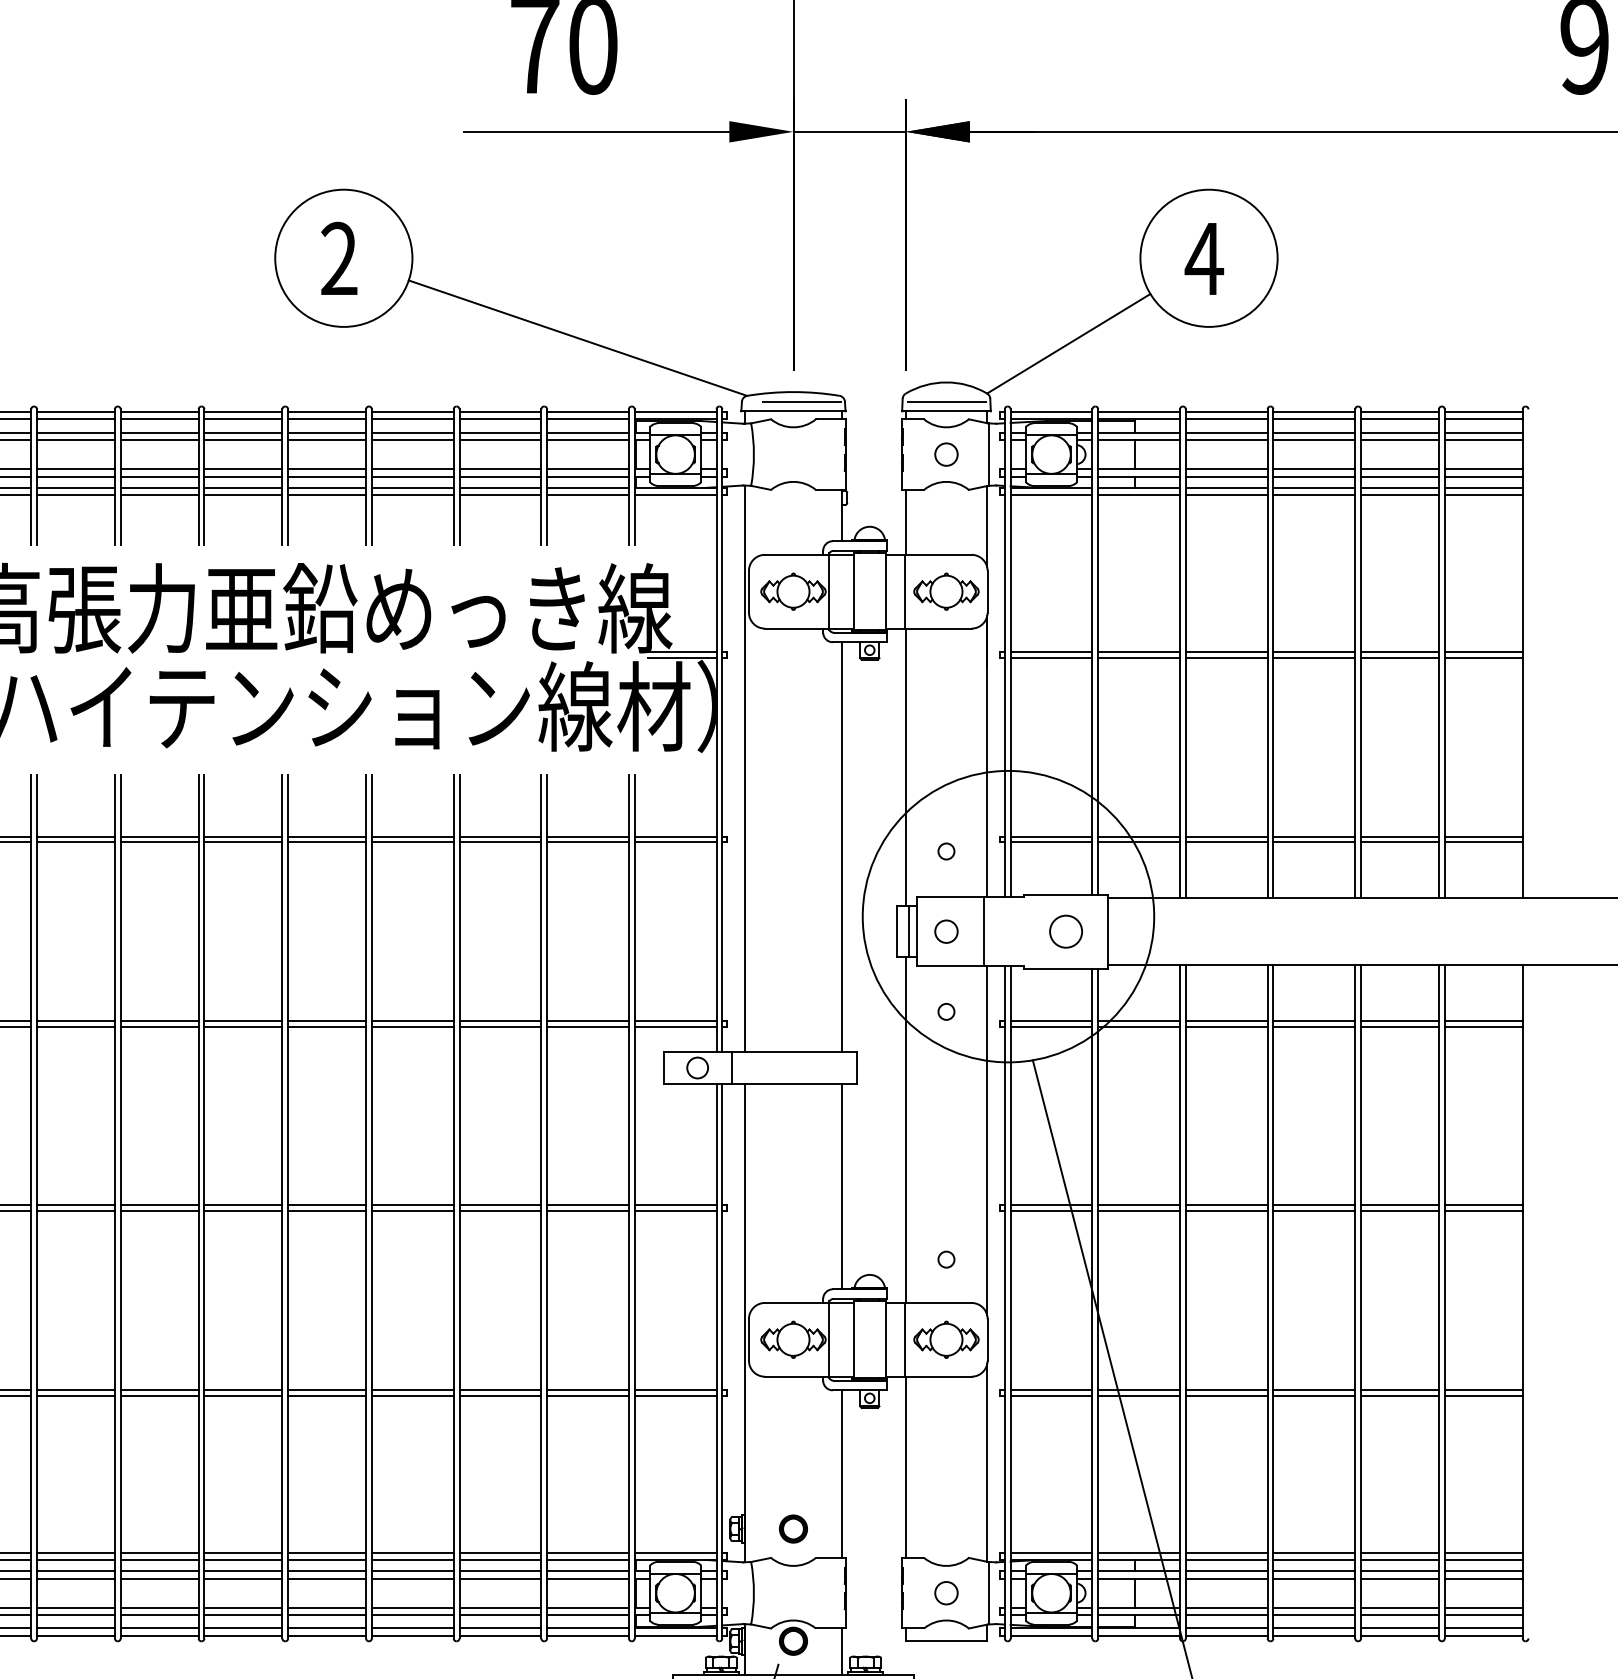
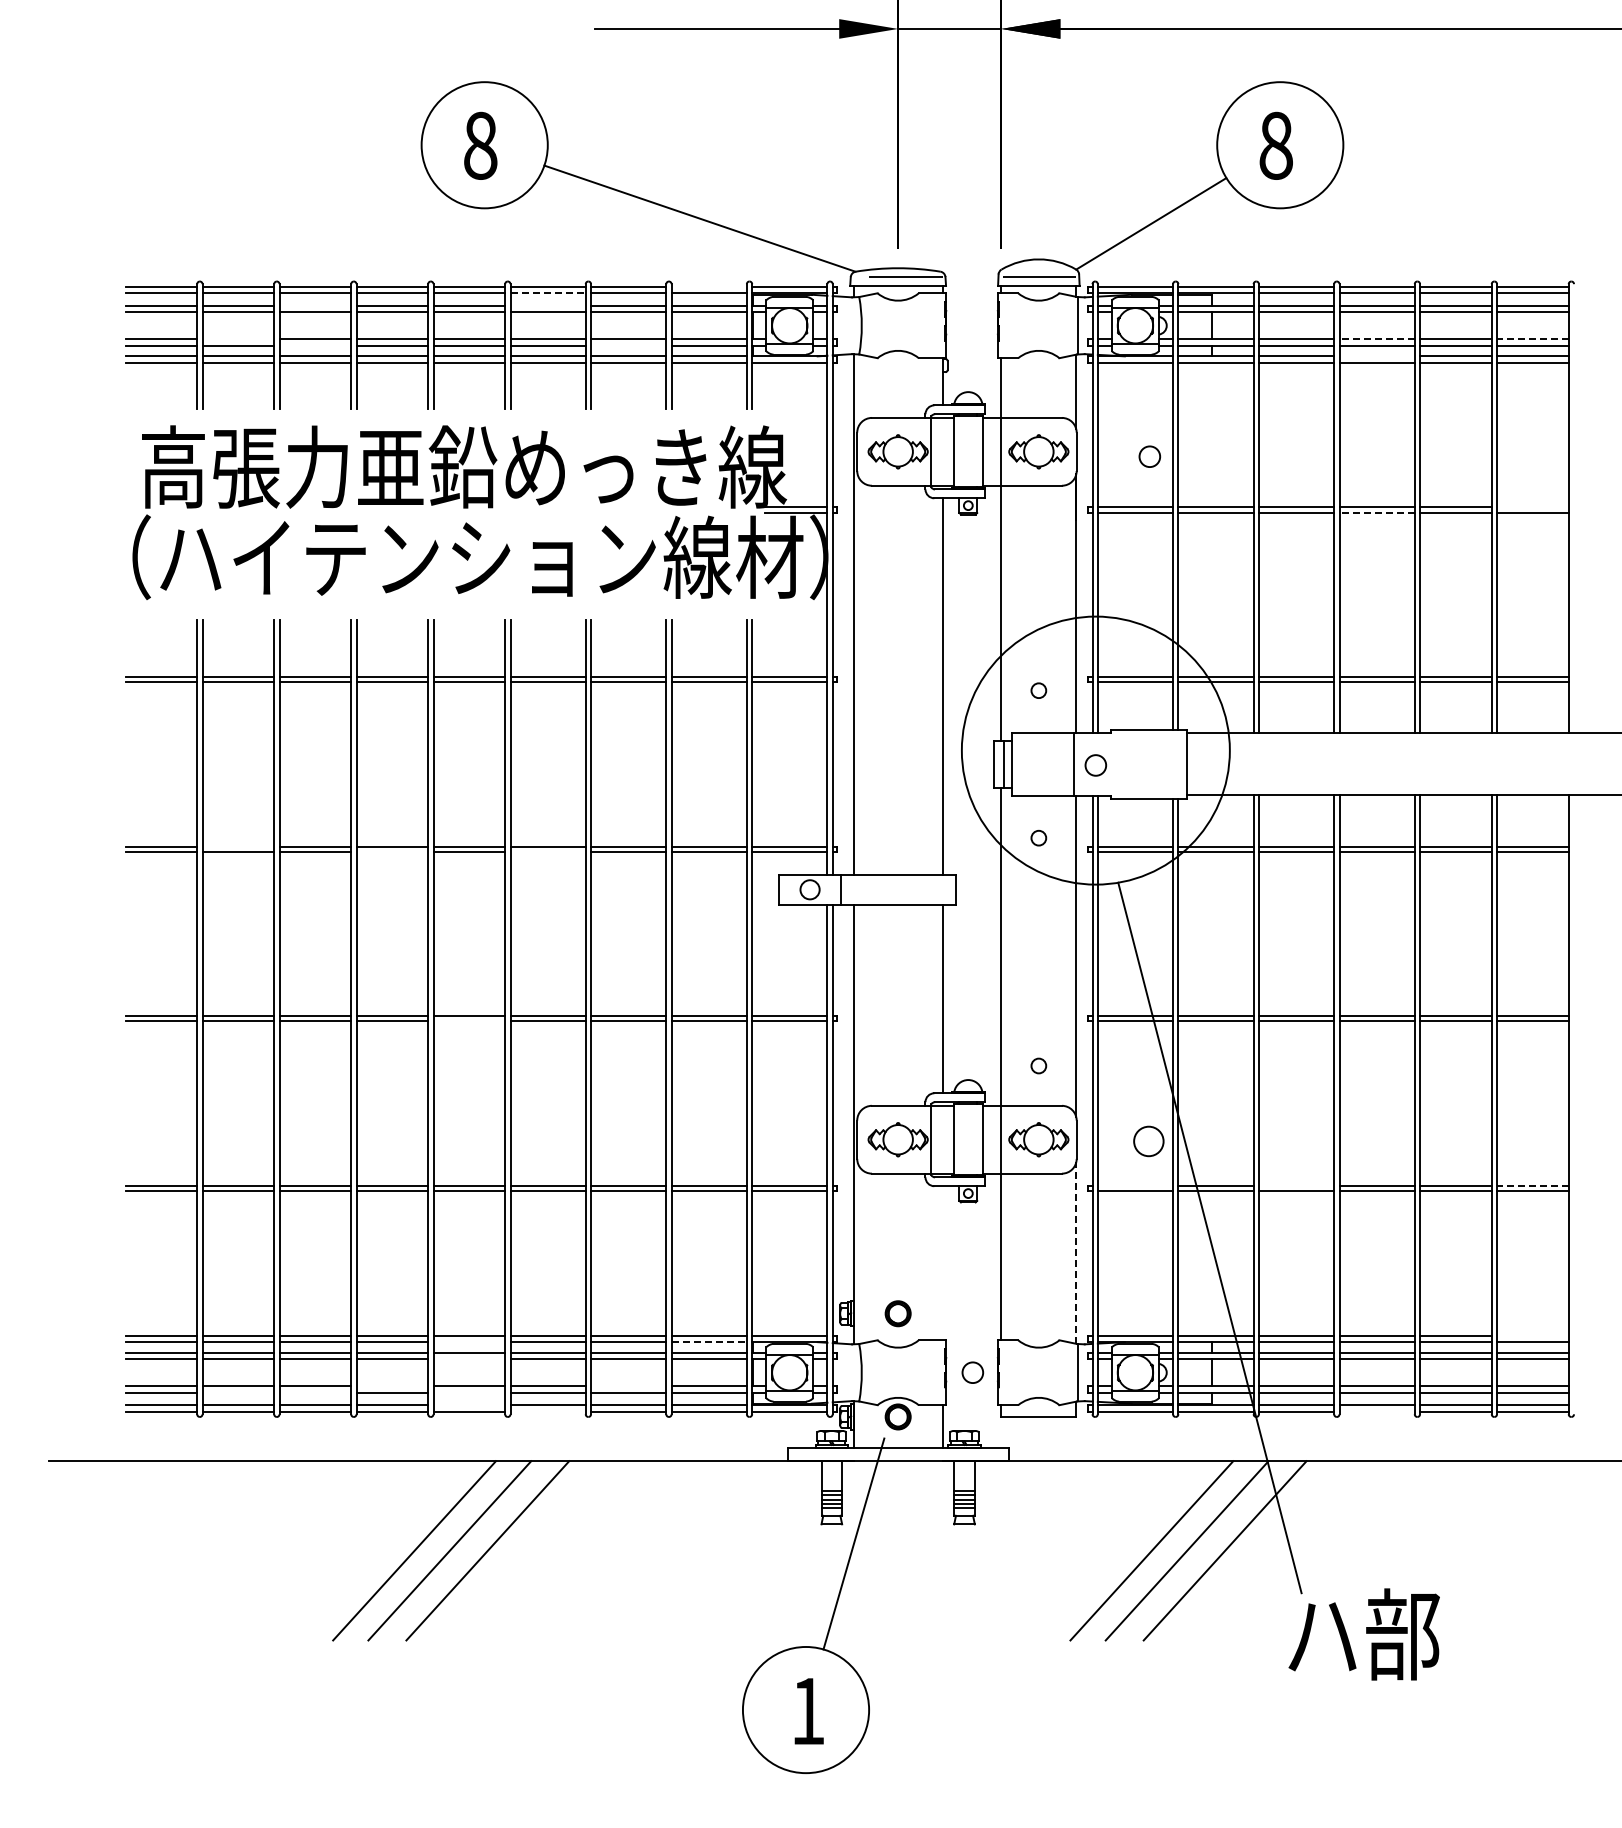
text: (339, 258) -> (480, 145), 2 -> 8
text: (1203, 258) -> (1275, 145), 4 -> 8
line: (587, 411) -> (708, 286), removed
line: (413, 419) -> (548, 293), solid -> dashed
line: (159, 432) -> (315, 305), removed
line: (412, 432) -> (547, 305), removed
circle: (946, 454) -> (1149, 456), moved
line: (76, 469) -> (238, 339), removed
line: (1314, 469) -> (1377, 339), solid -> dashed
line: (1483, 469) -> (1532, 339), solid -> dashed
line: (159, 476) -> (315, 345), removed
line: (500, 476) -> (628, 345), removed
line: (1313, 488) -> (1376, 356), removed
line: (1483, 652) -> (1532, 507), removed
line: (1314, 657) -> (1377, 512), solid -> dashed
circle: (946, 931) -> (1095, 765), moved
circle: (1065, 931) -> (1148, 1141), moved
line: (76, 1020) -> (238, 846), removed
line: (243, 1026) -> (392, 851), removed
line: (412, 1026) -> (547, 851), removed
line: (327, 1211) -> (469, 1021), removed
line: (1051, 1389) -> (1135, 1185), removed
line: (1226, 1389) -> (1296, 1185), removed
line: (1483, 1389) -> (1532, 1185), solid -> dashed
line: (987, 1463) -> (1076, 1253), solid -> dashed
line: (841, 1474) -> (942, 1263), removed
line: (1483, 1552) -> (1532, 1335), removed
line: (327, 1560) -> (469, 1342), removed
line: (588, 1560) -> (709, 1342), solid -> dashed
line: (327, 1578) -> (469, 1359), removed
circle: (946, 1592) -> (972, 1372), moved
line: (243, 1608) -> (392, 1386), removed
line: (500, 1608) -> (628, 1386), removed
line: (76, 1614) -> (238, 1392), removed
line: (159, 1614) -> (315, 1392), removed
line: (327, 1614) -> (469, 1392), removed
line: (327, 1628) -> (469, 1405), removed
line: (412, 1635) -> (547, 1411), removed
line: (1313, 1635) -> (1376, 1411), removed

